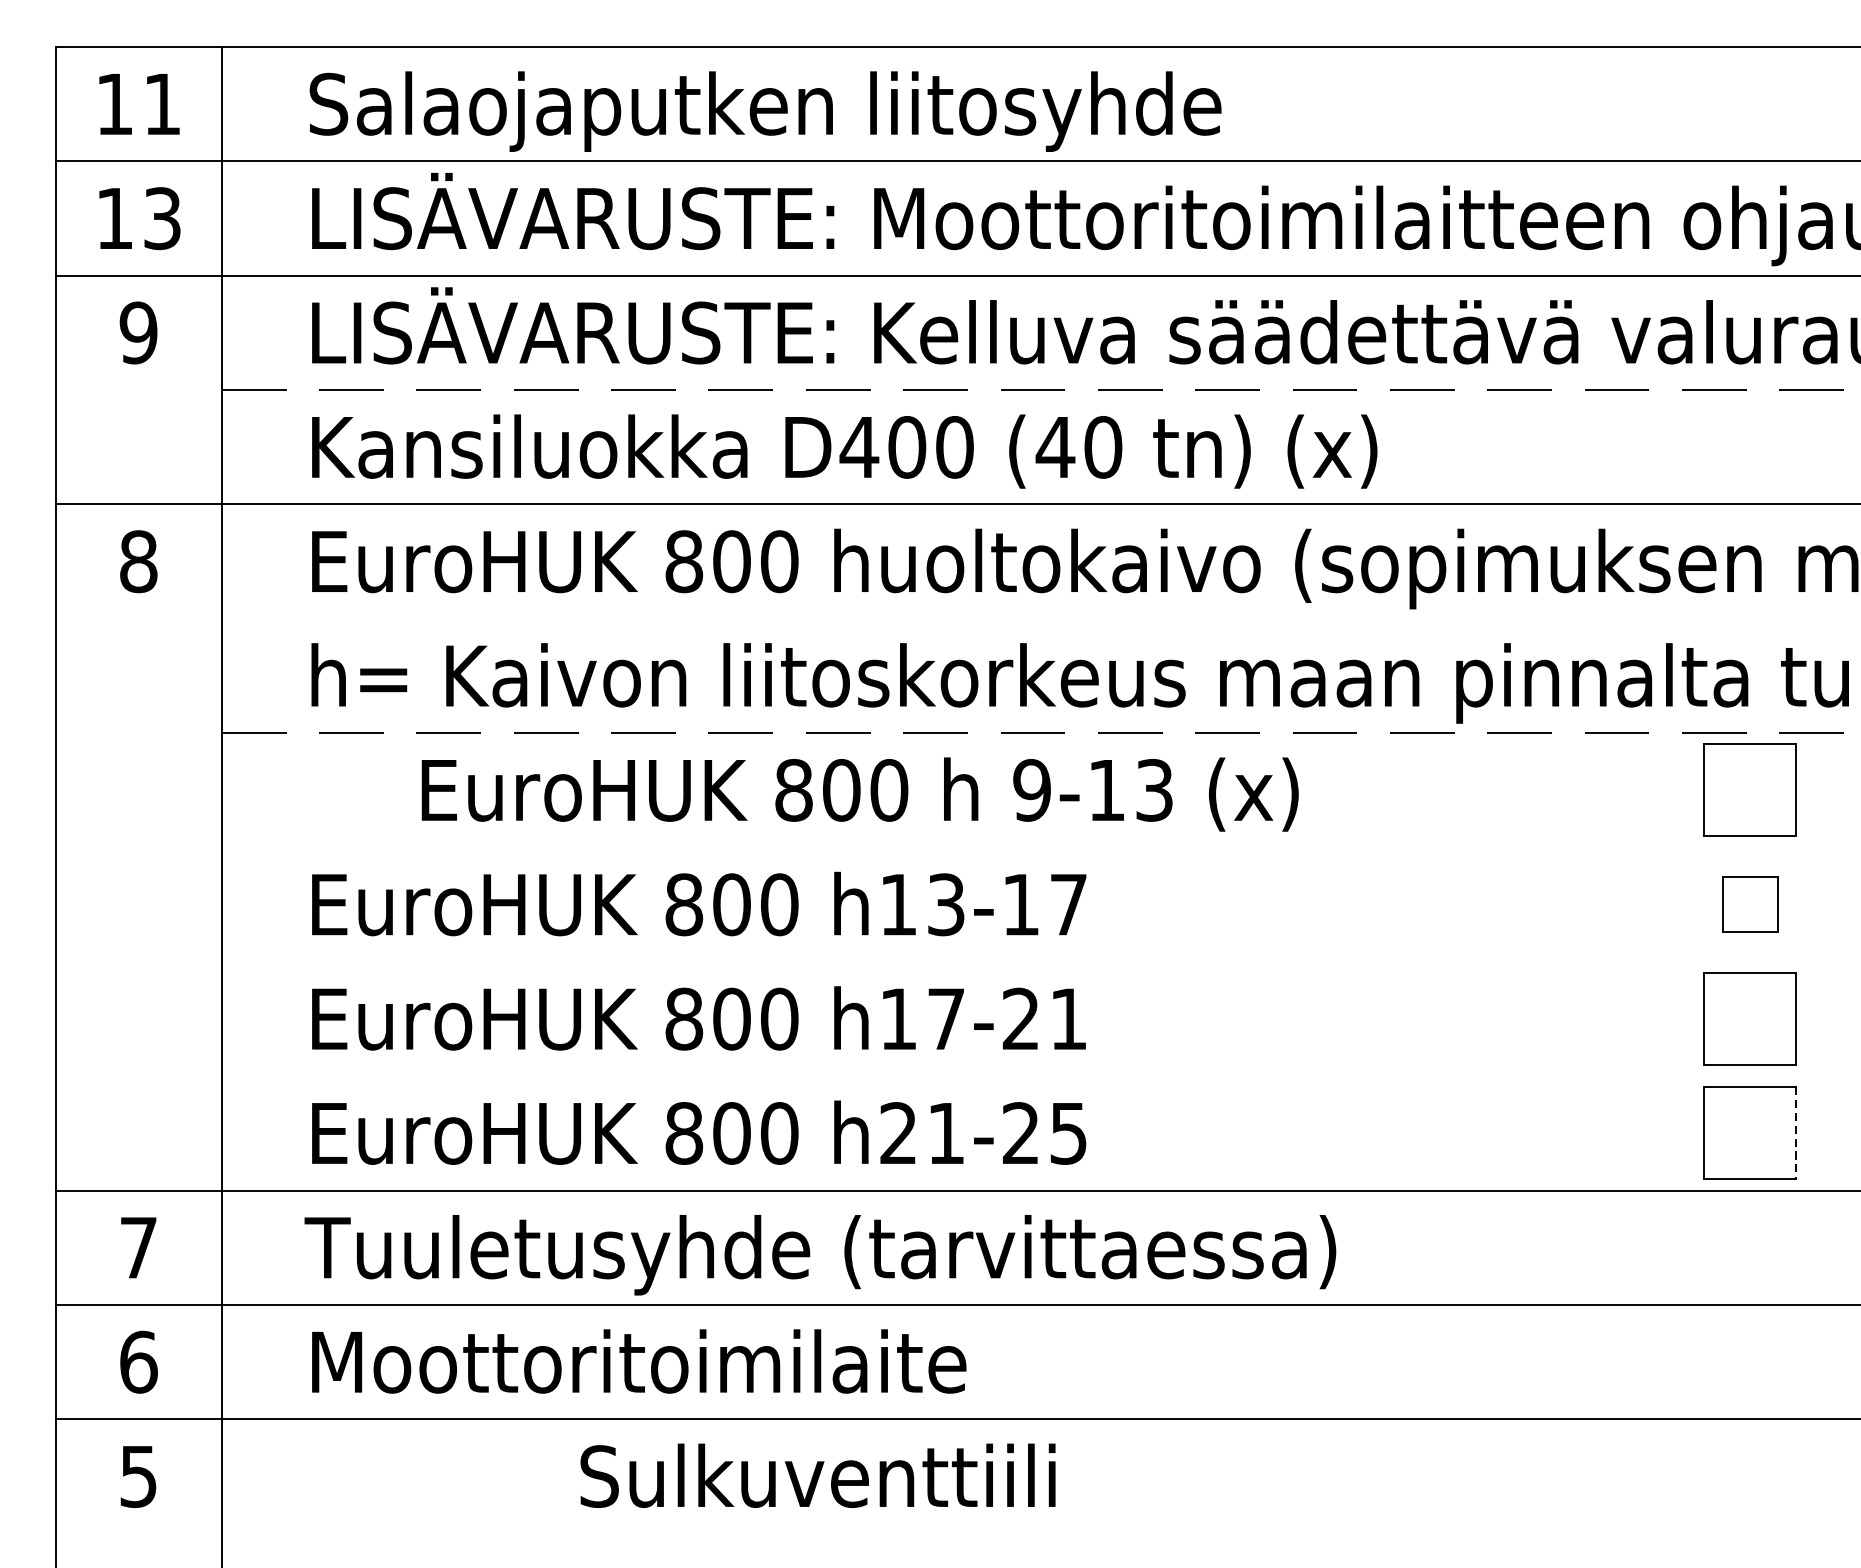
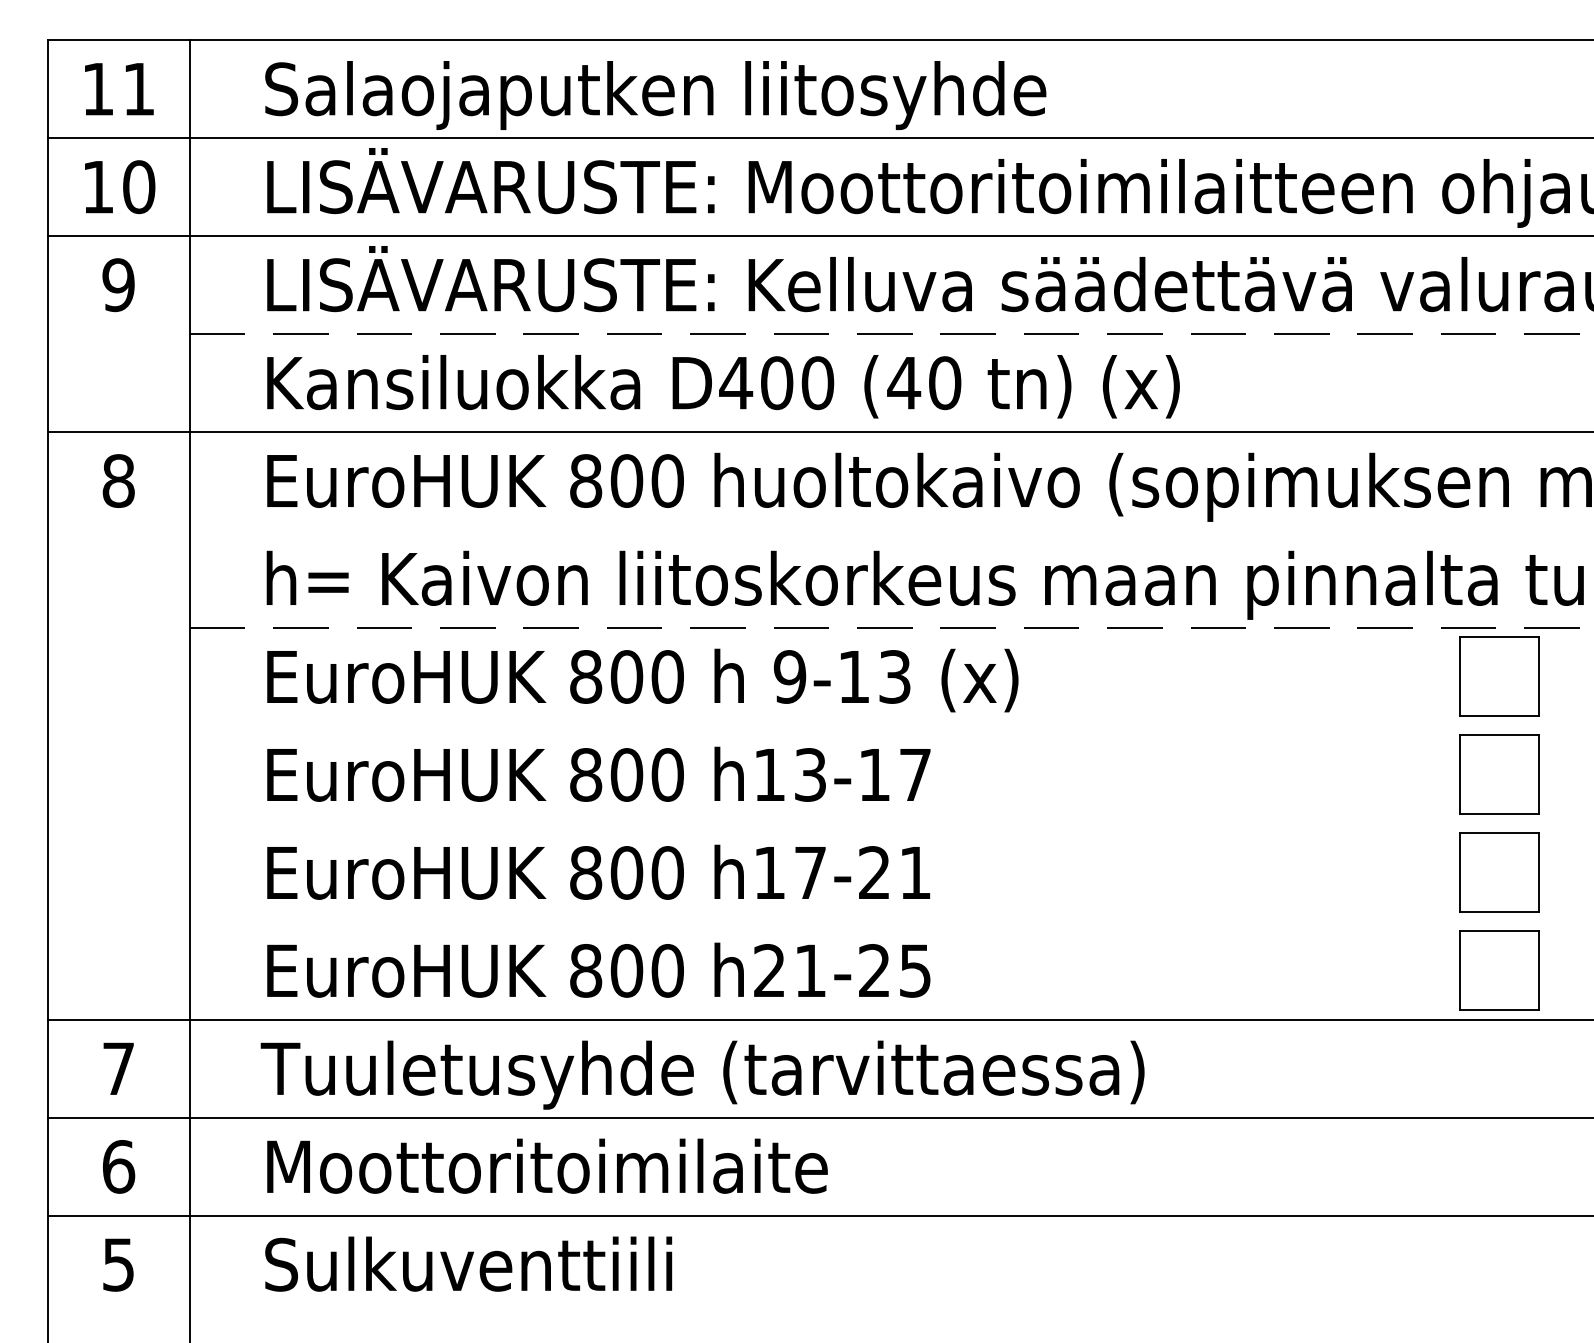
text: (163, 219) -> (139, 187), 13 -> 10
text: (859, 794) -> (642, 680), moved
part: (1750, 904) -> (1499, 774), size x1.67
line: (1796, 1134) -> (1538, 971), dashed -> solid
text: (817, 1475) -> (468, 1263), moved

